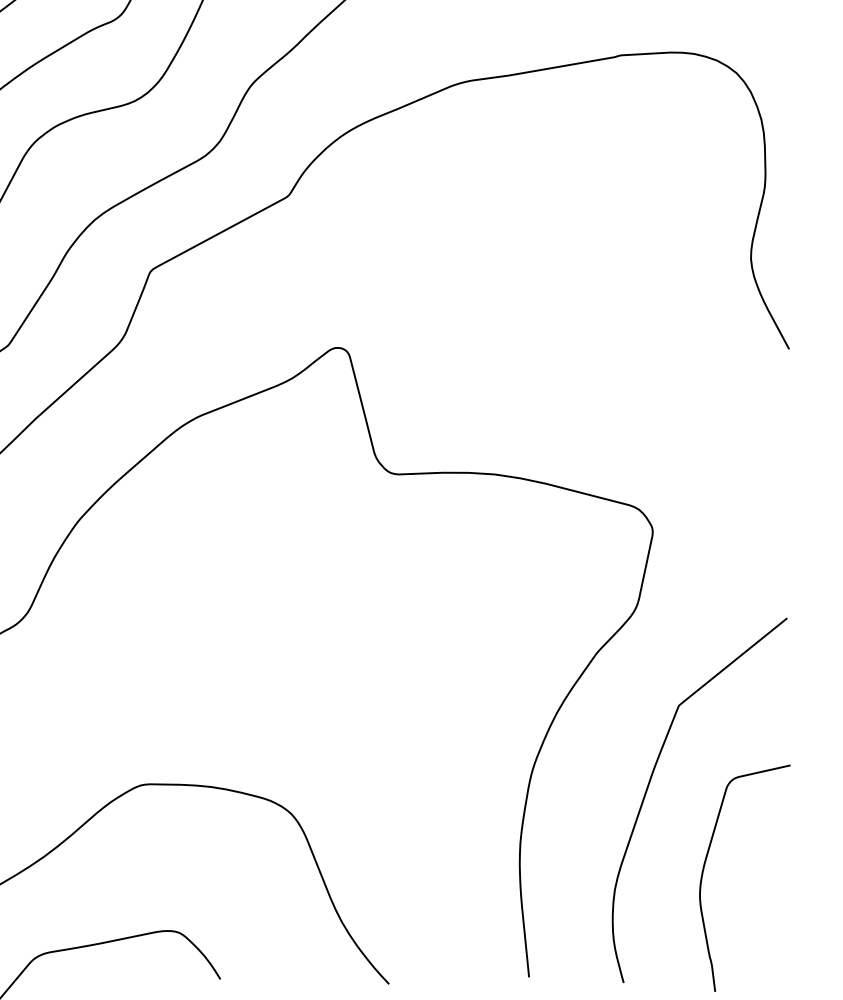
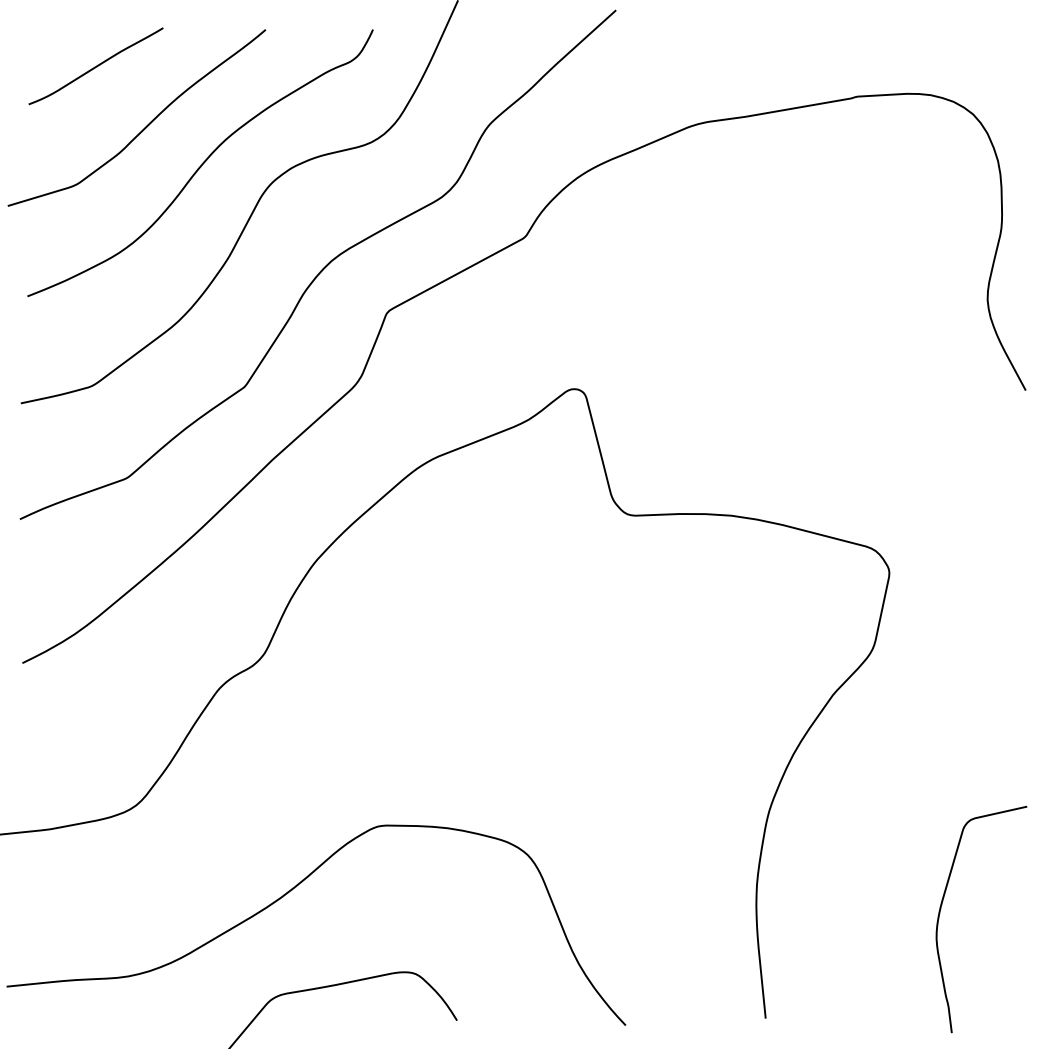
curve: (649, 784) -> (886, 825), removed

